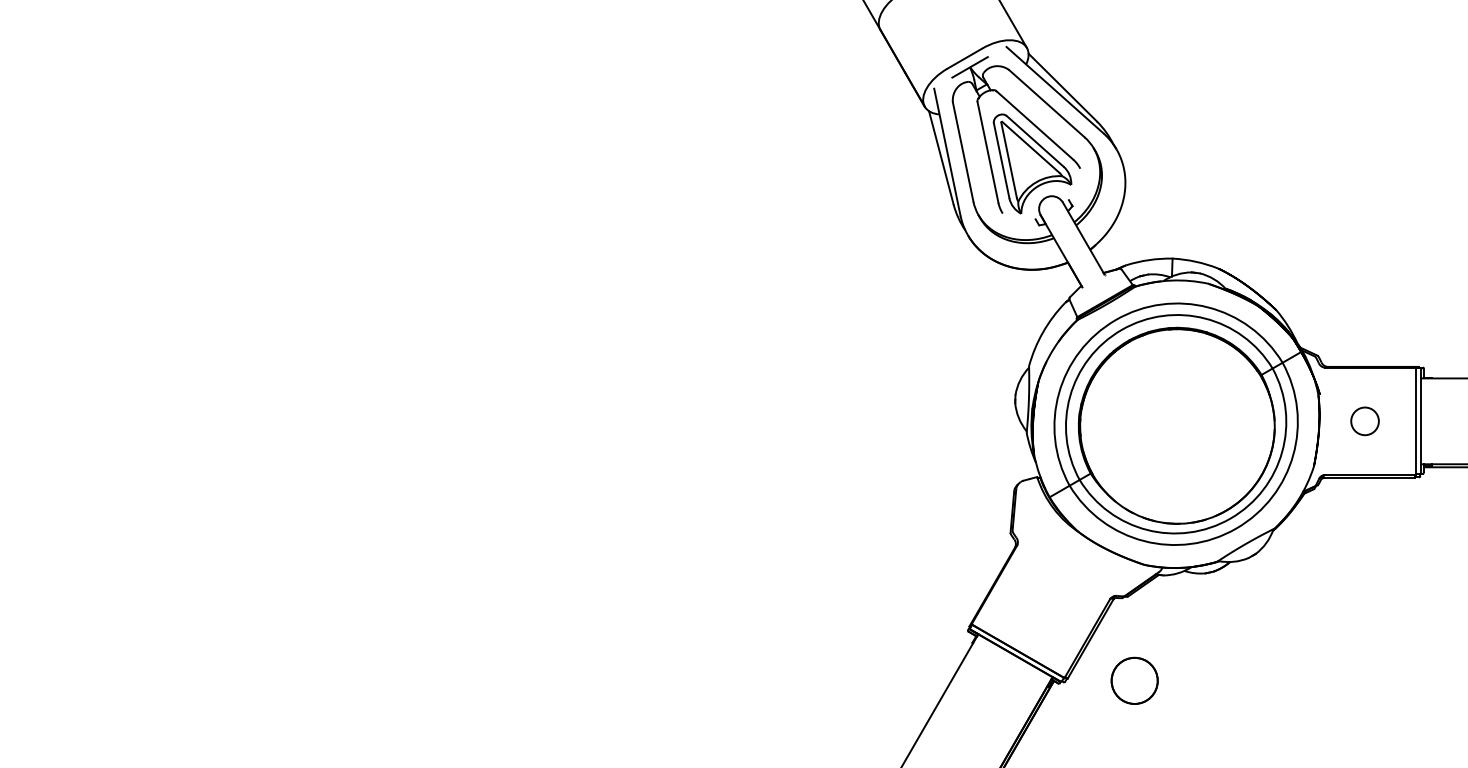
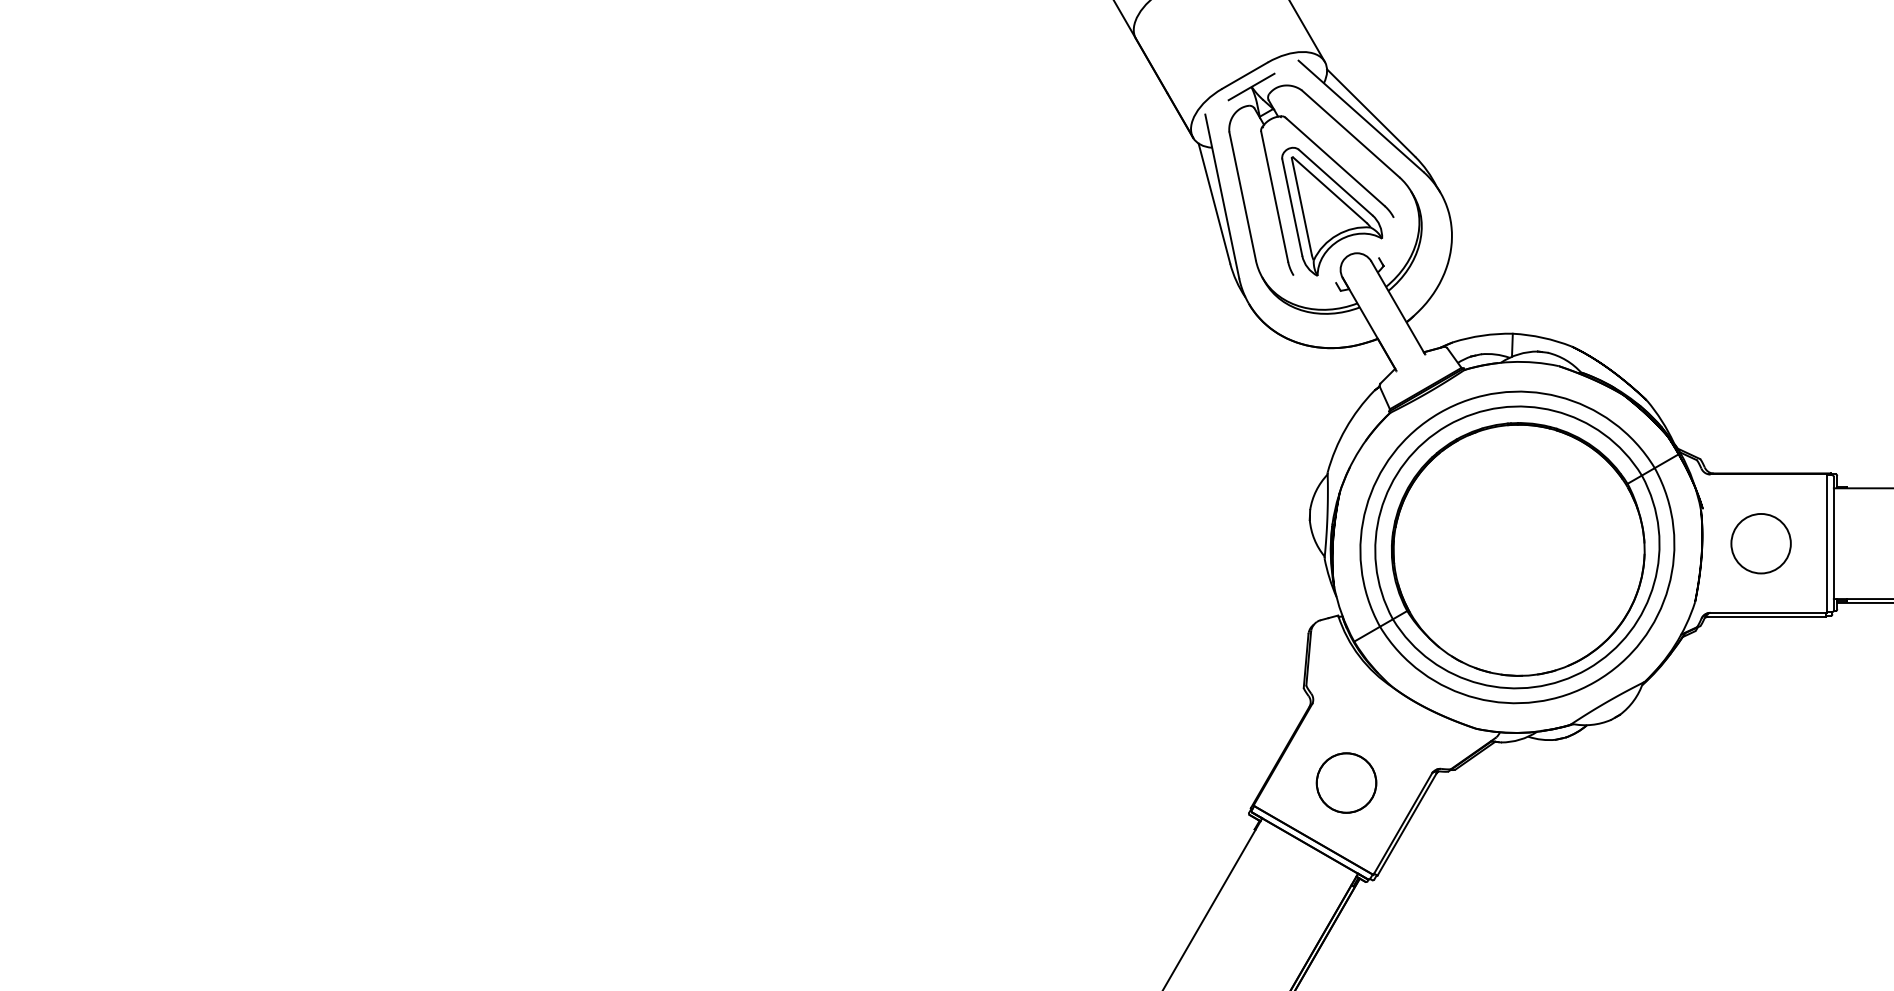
circle: (1365, 421) -> (1761, 543), size x1.67
circle: (1134, 680) -> (1346, 782), moved

